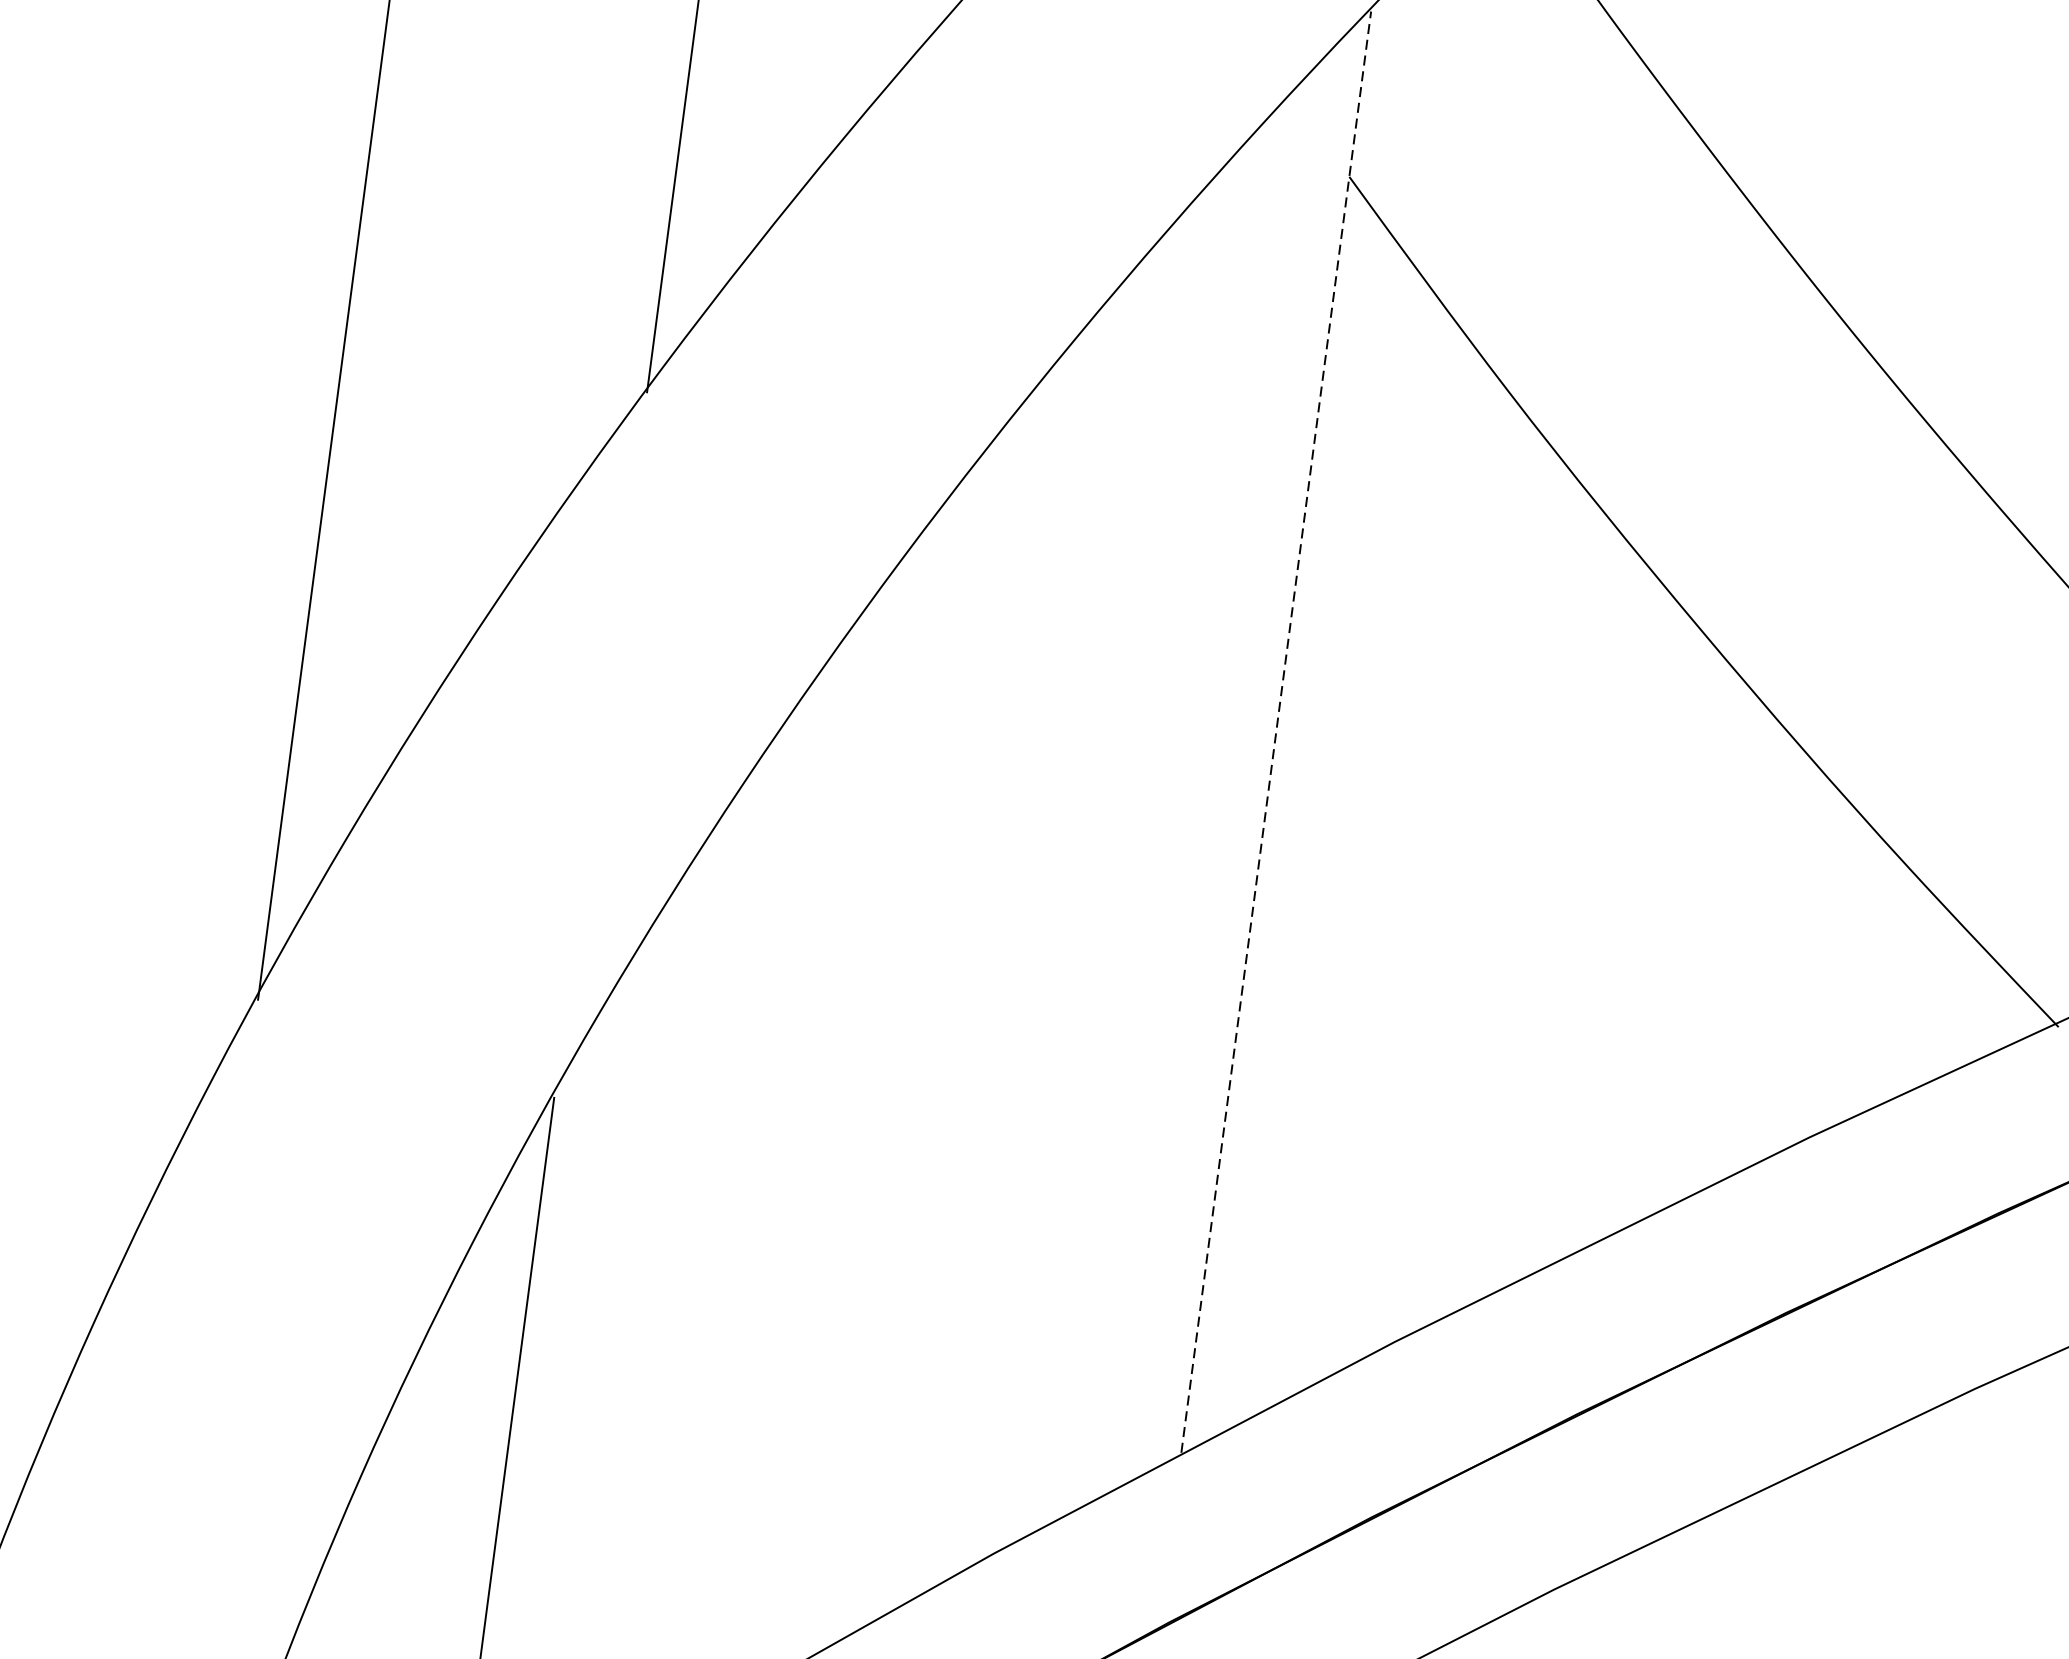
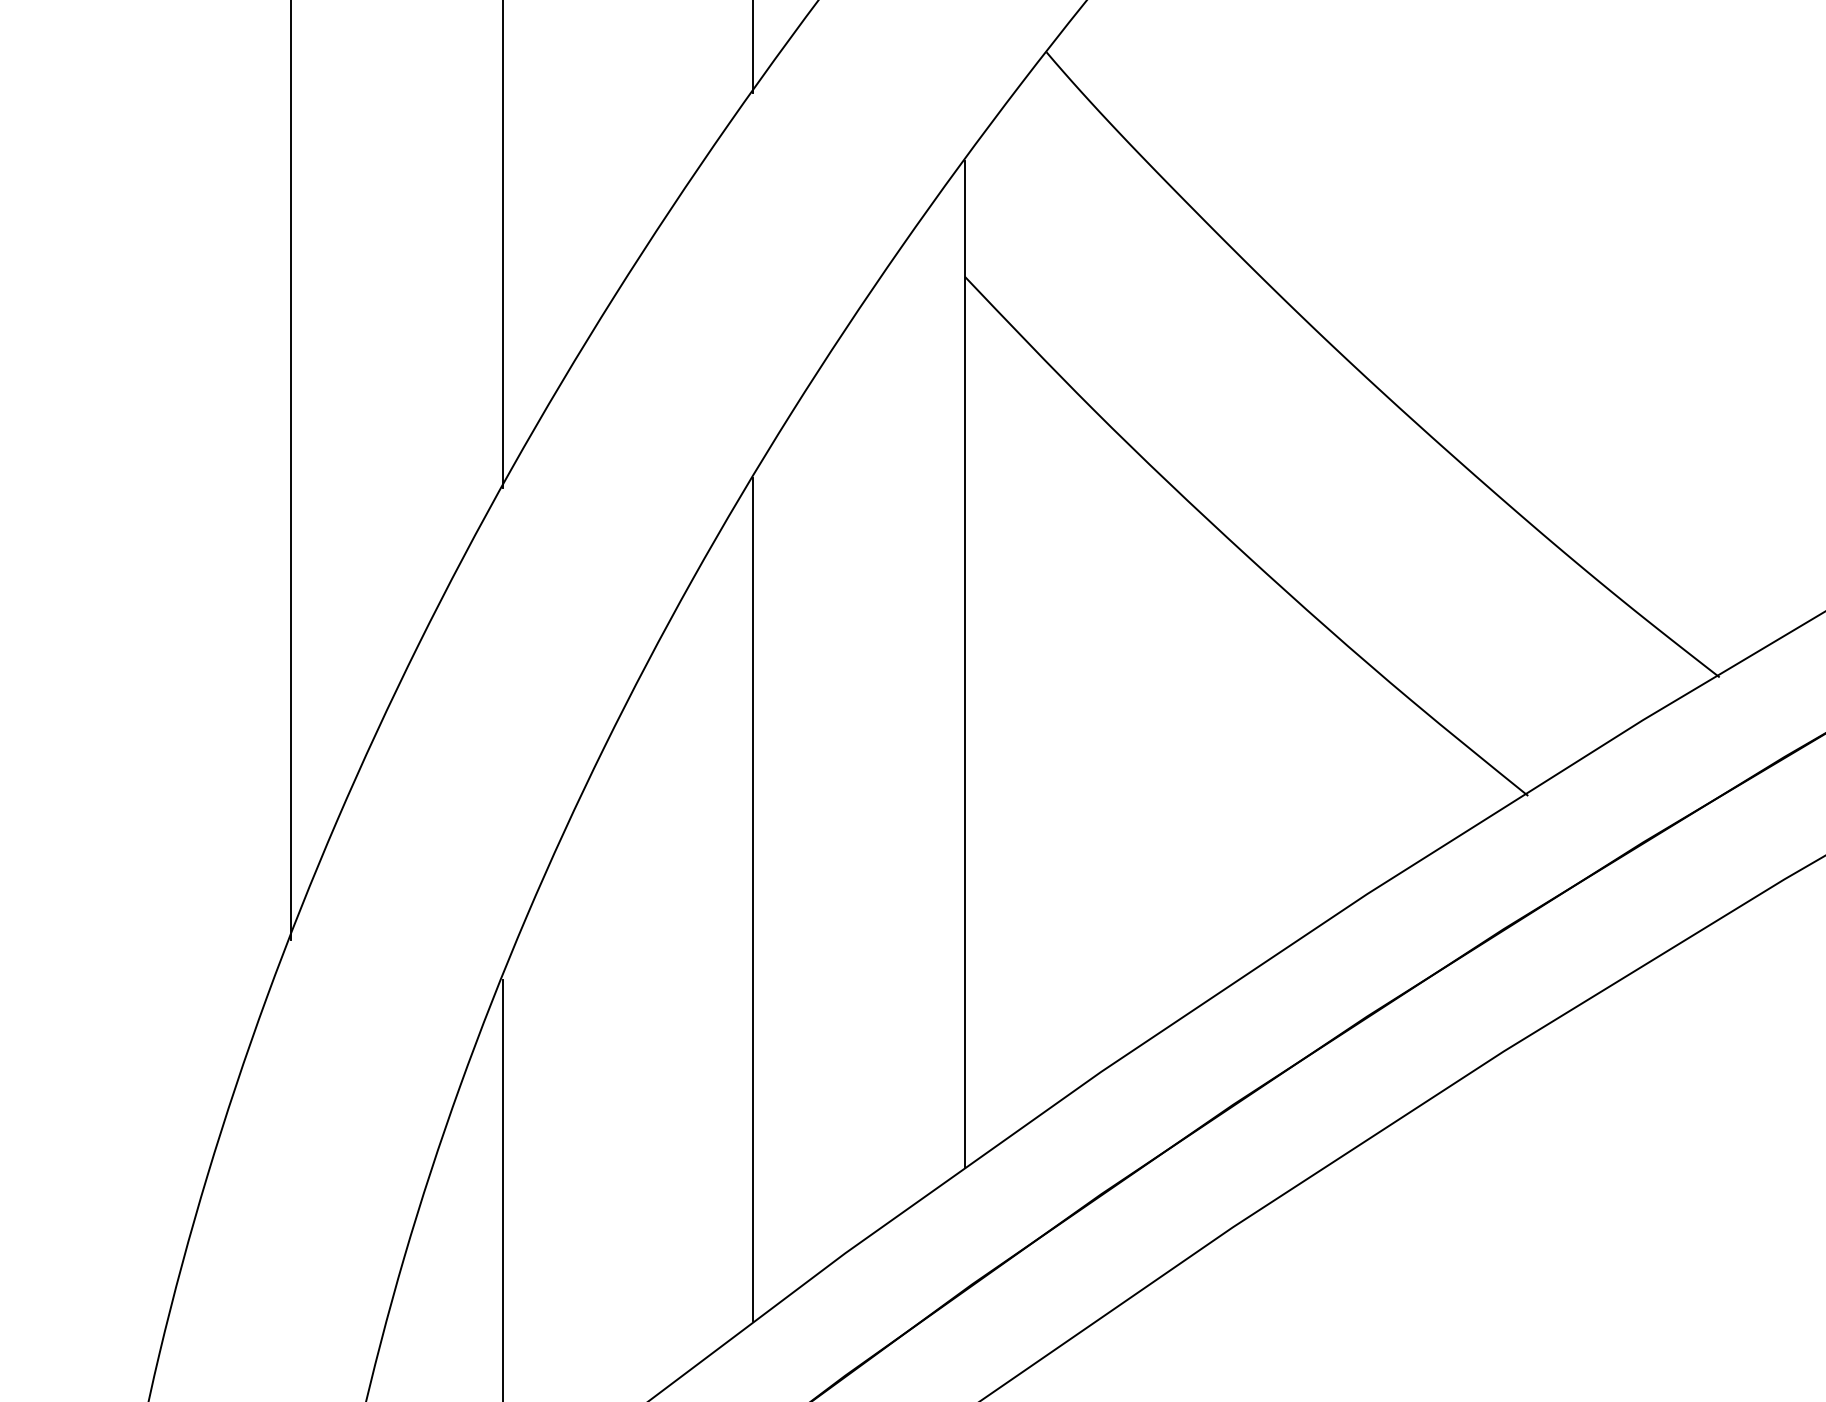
line: (1275, 732) -> (964, 664), dashed -> solid
line: (927, 1029) -> (752, 899), added

